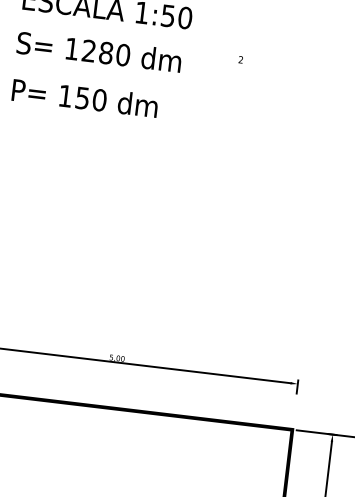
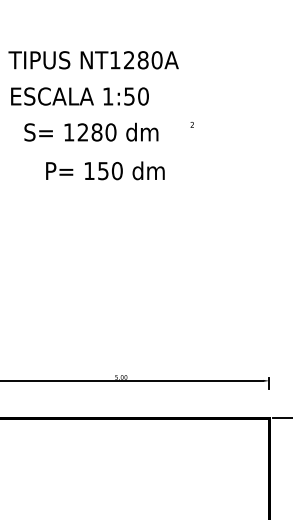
text: (99, 51) -> (91, 131), moved
text: (85, 97) -> (105, 170), moved

